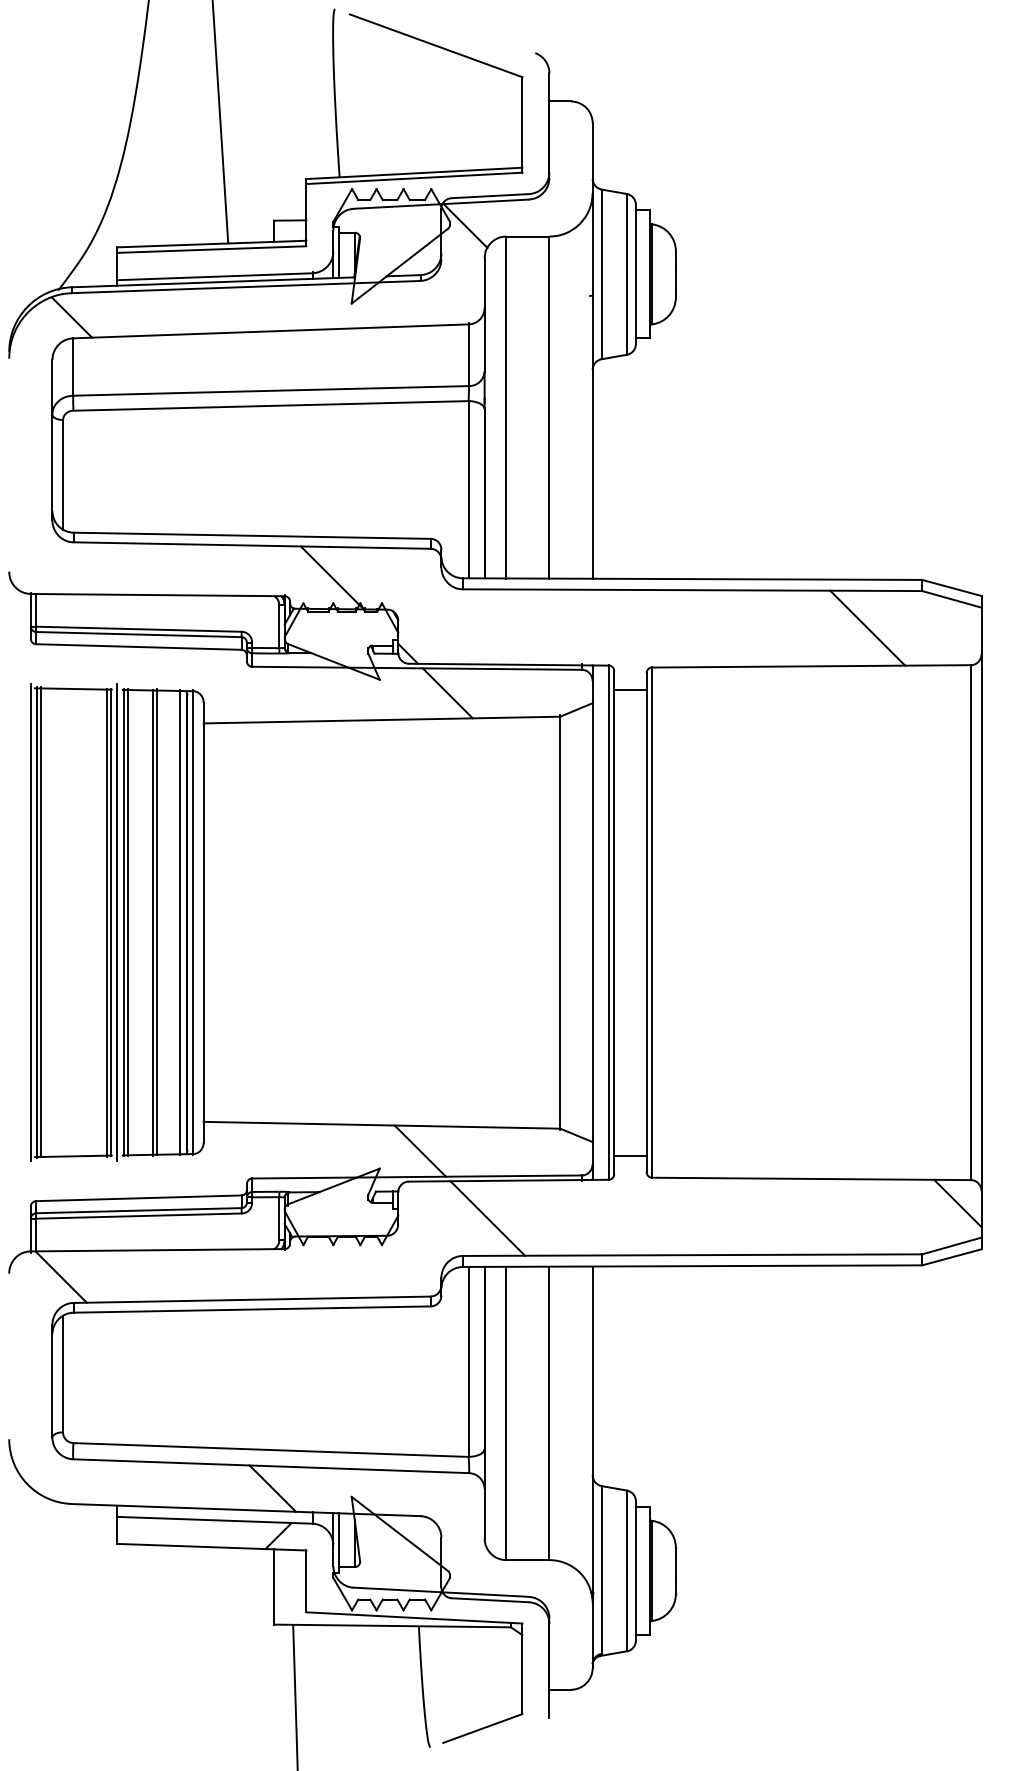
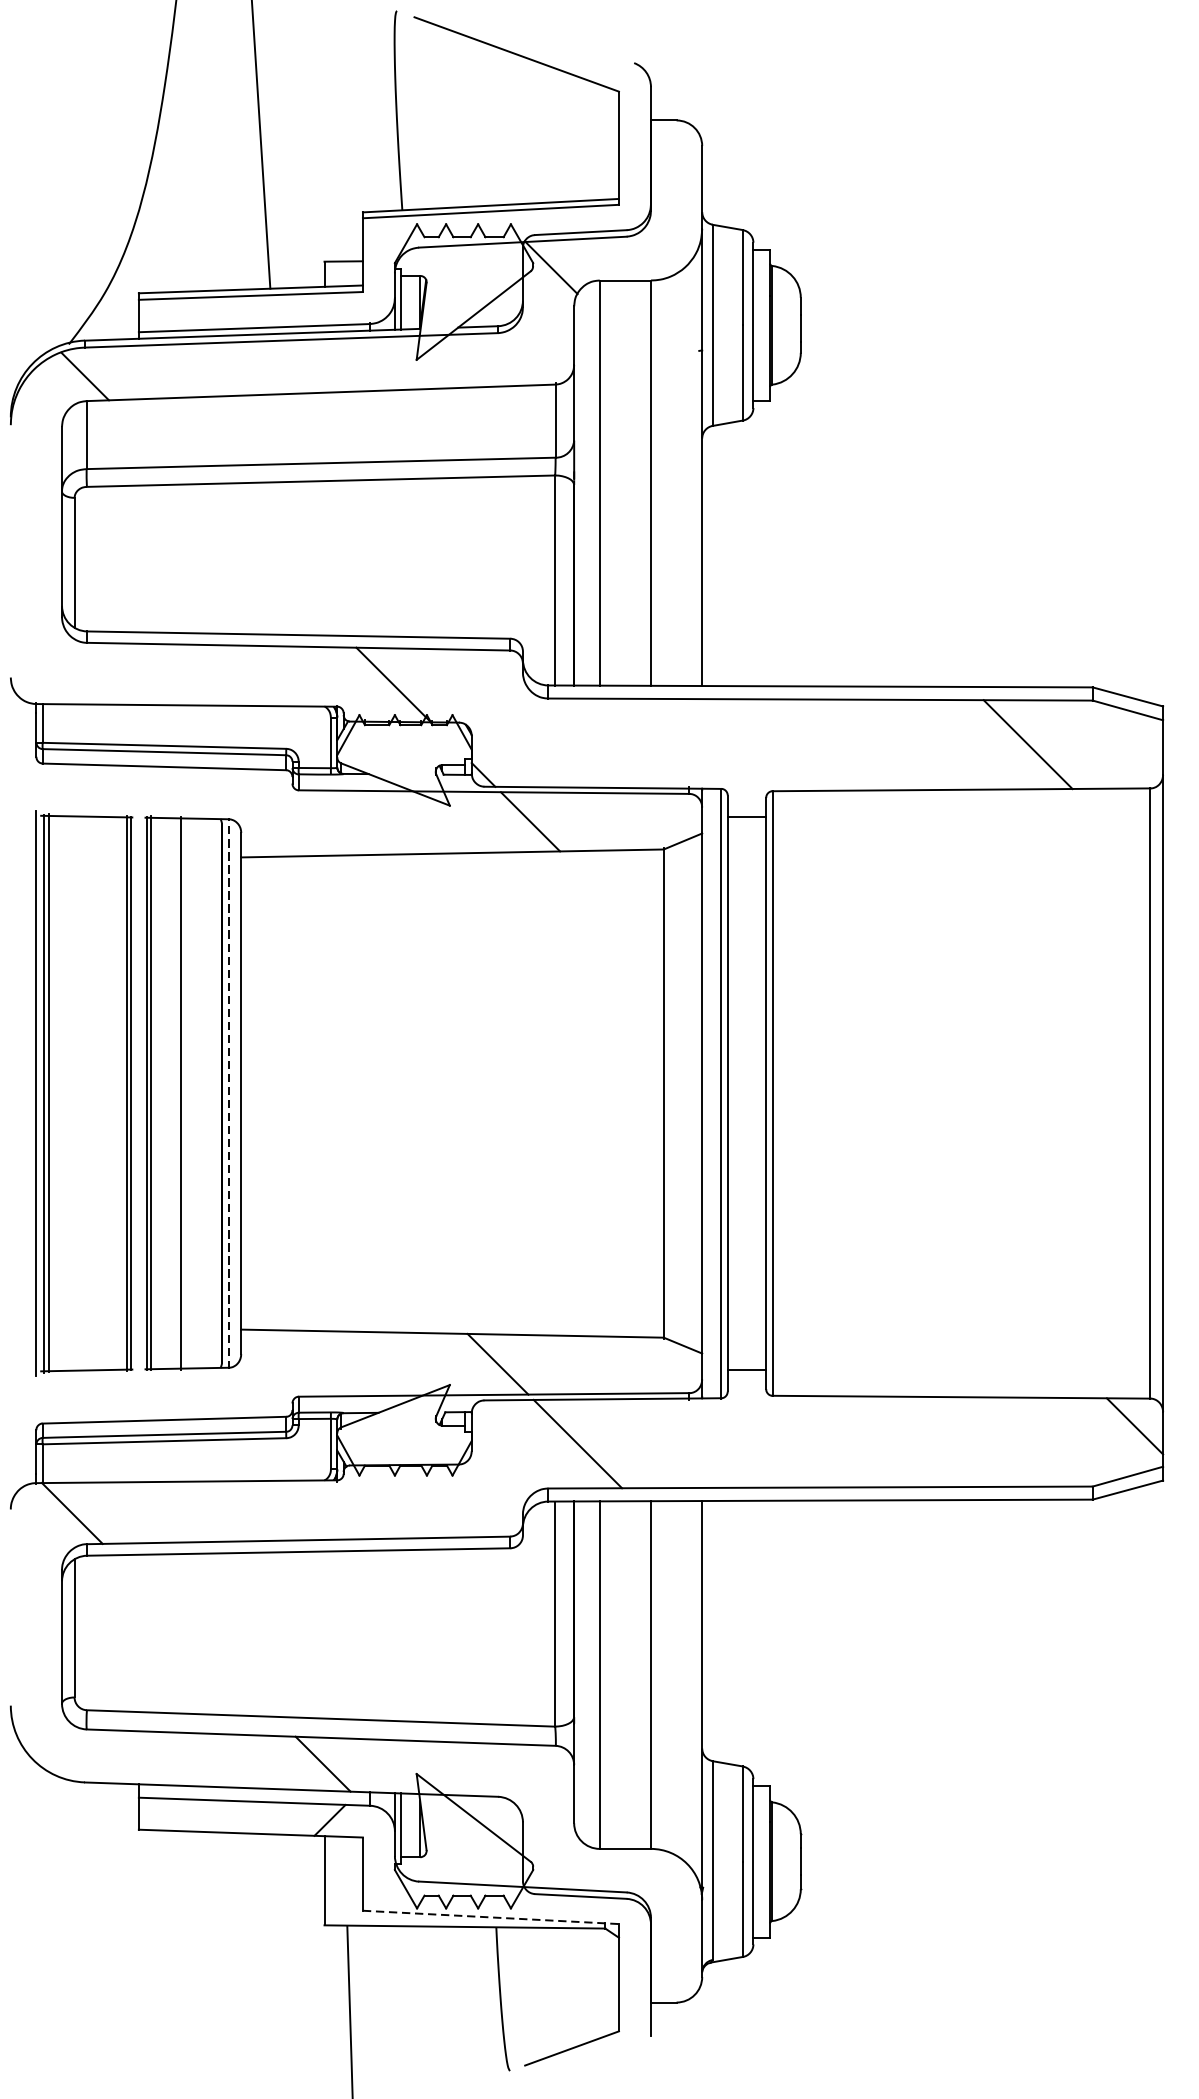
line: (156, 921) -> (185, 1092), removed
line: (117, 922) -> (139, 1093), removed
line: (180, 922) -> (213, 1093), removed
line: (193, 922) -> (229, 1093), solid -> dashed
line: (414, 1617) -> (491, 1916), solid -> dashed

